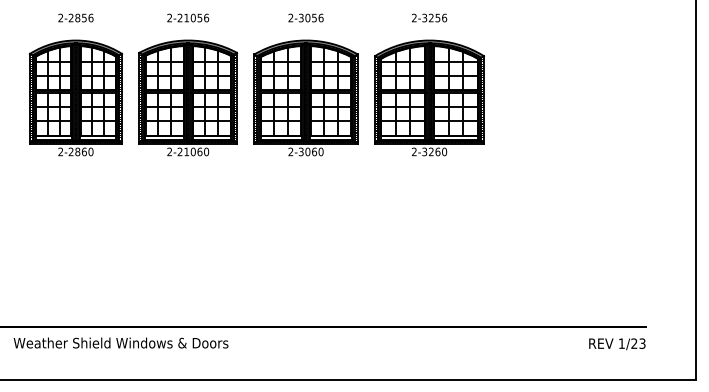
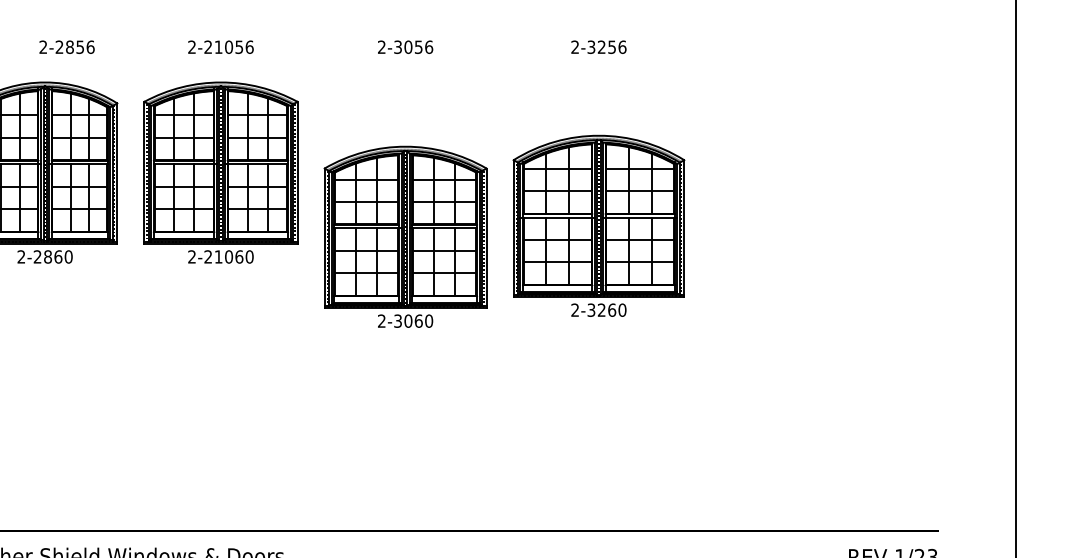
text: (75, 17) -> (66, 46), moved
part: (305, 97) -> (404, 235), moved
part: (429, 97) -> (598, 224), moved

